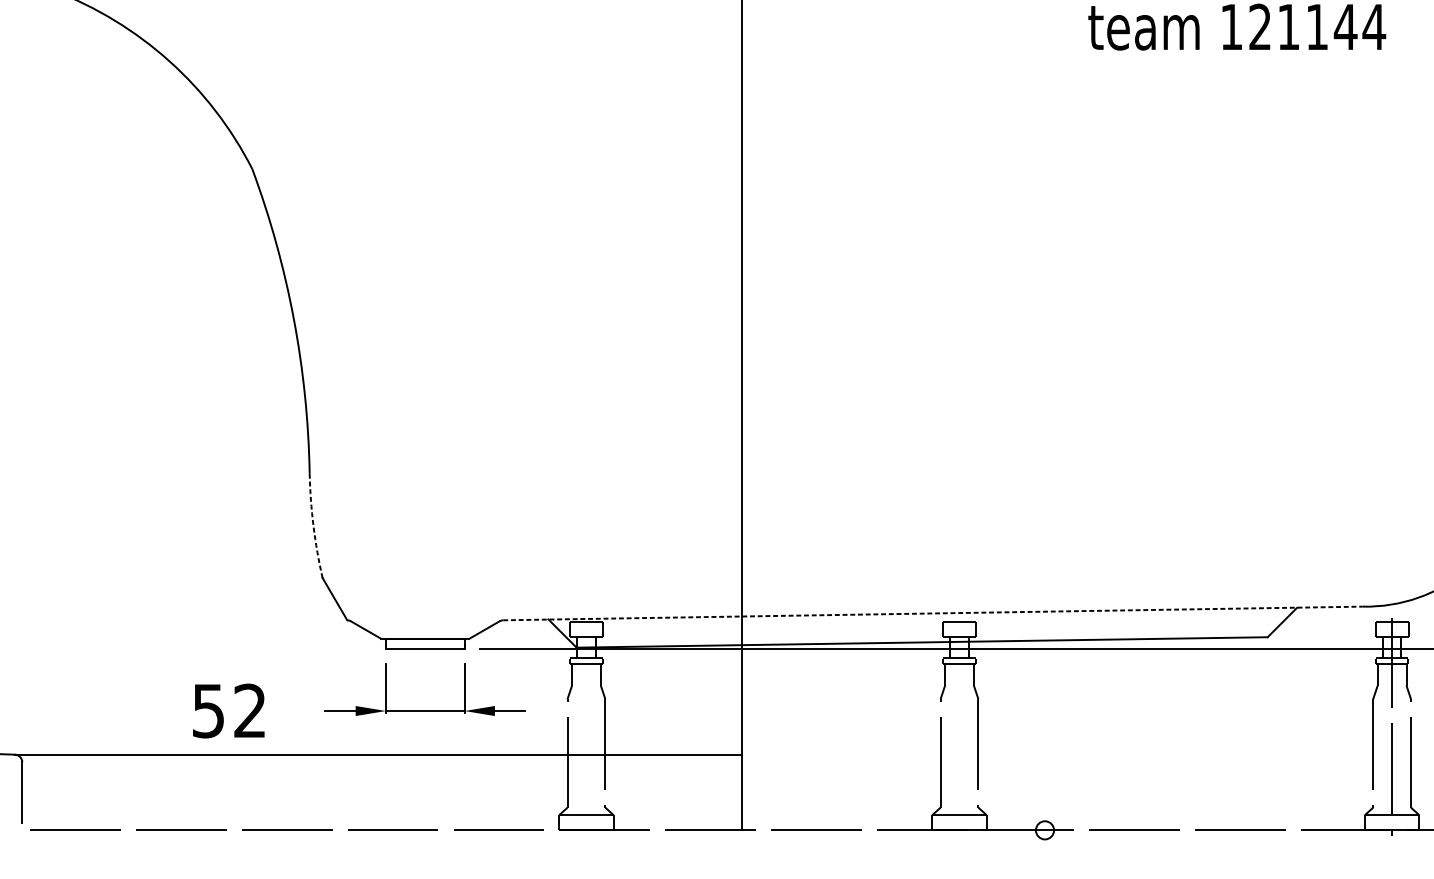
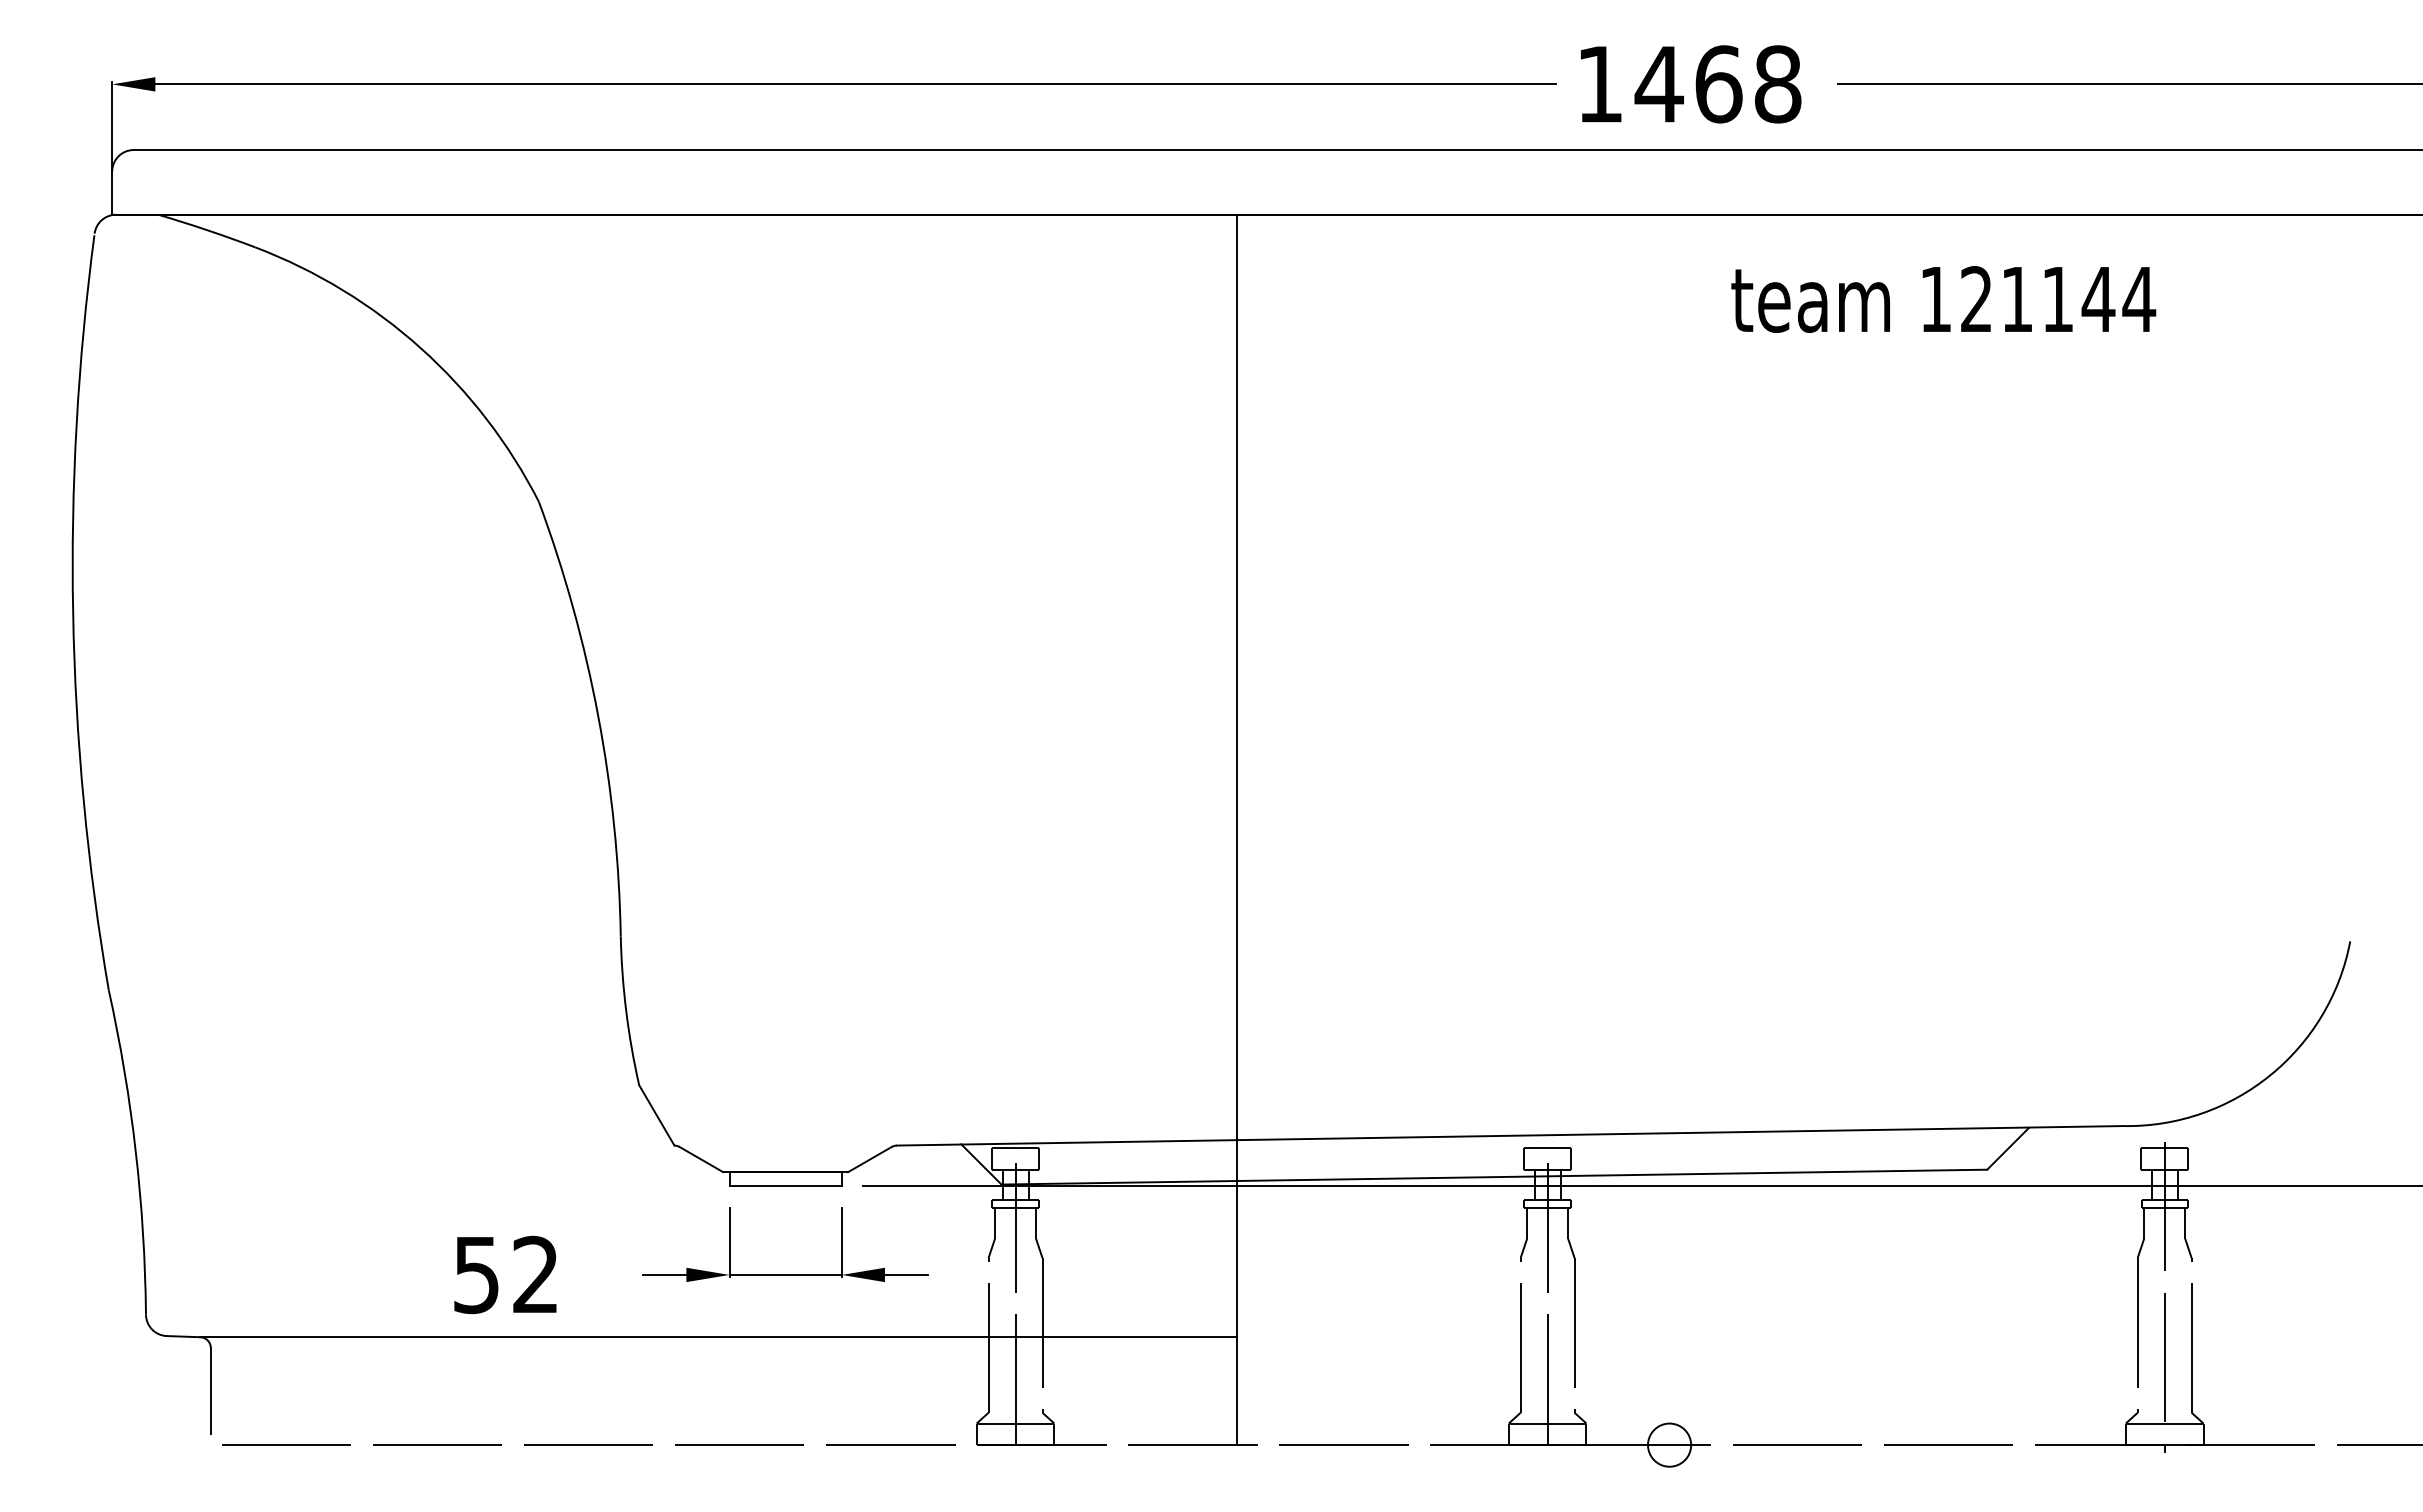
arc: (313, 526) -> (626, 1011), dashed -> solid
line: (932, 613) -> (1509, 1135), dashed -> solid
line: (586, 734) -> (1015, 1308), added
line: (959, 734) -> (1547, 1308), added
circle: (1044, 829) -> (1669, 1444), size x1.67

